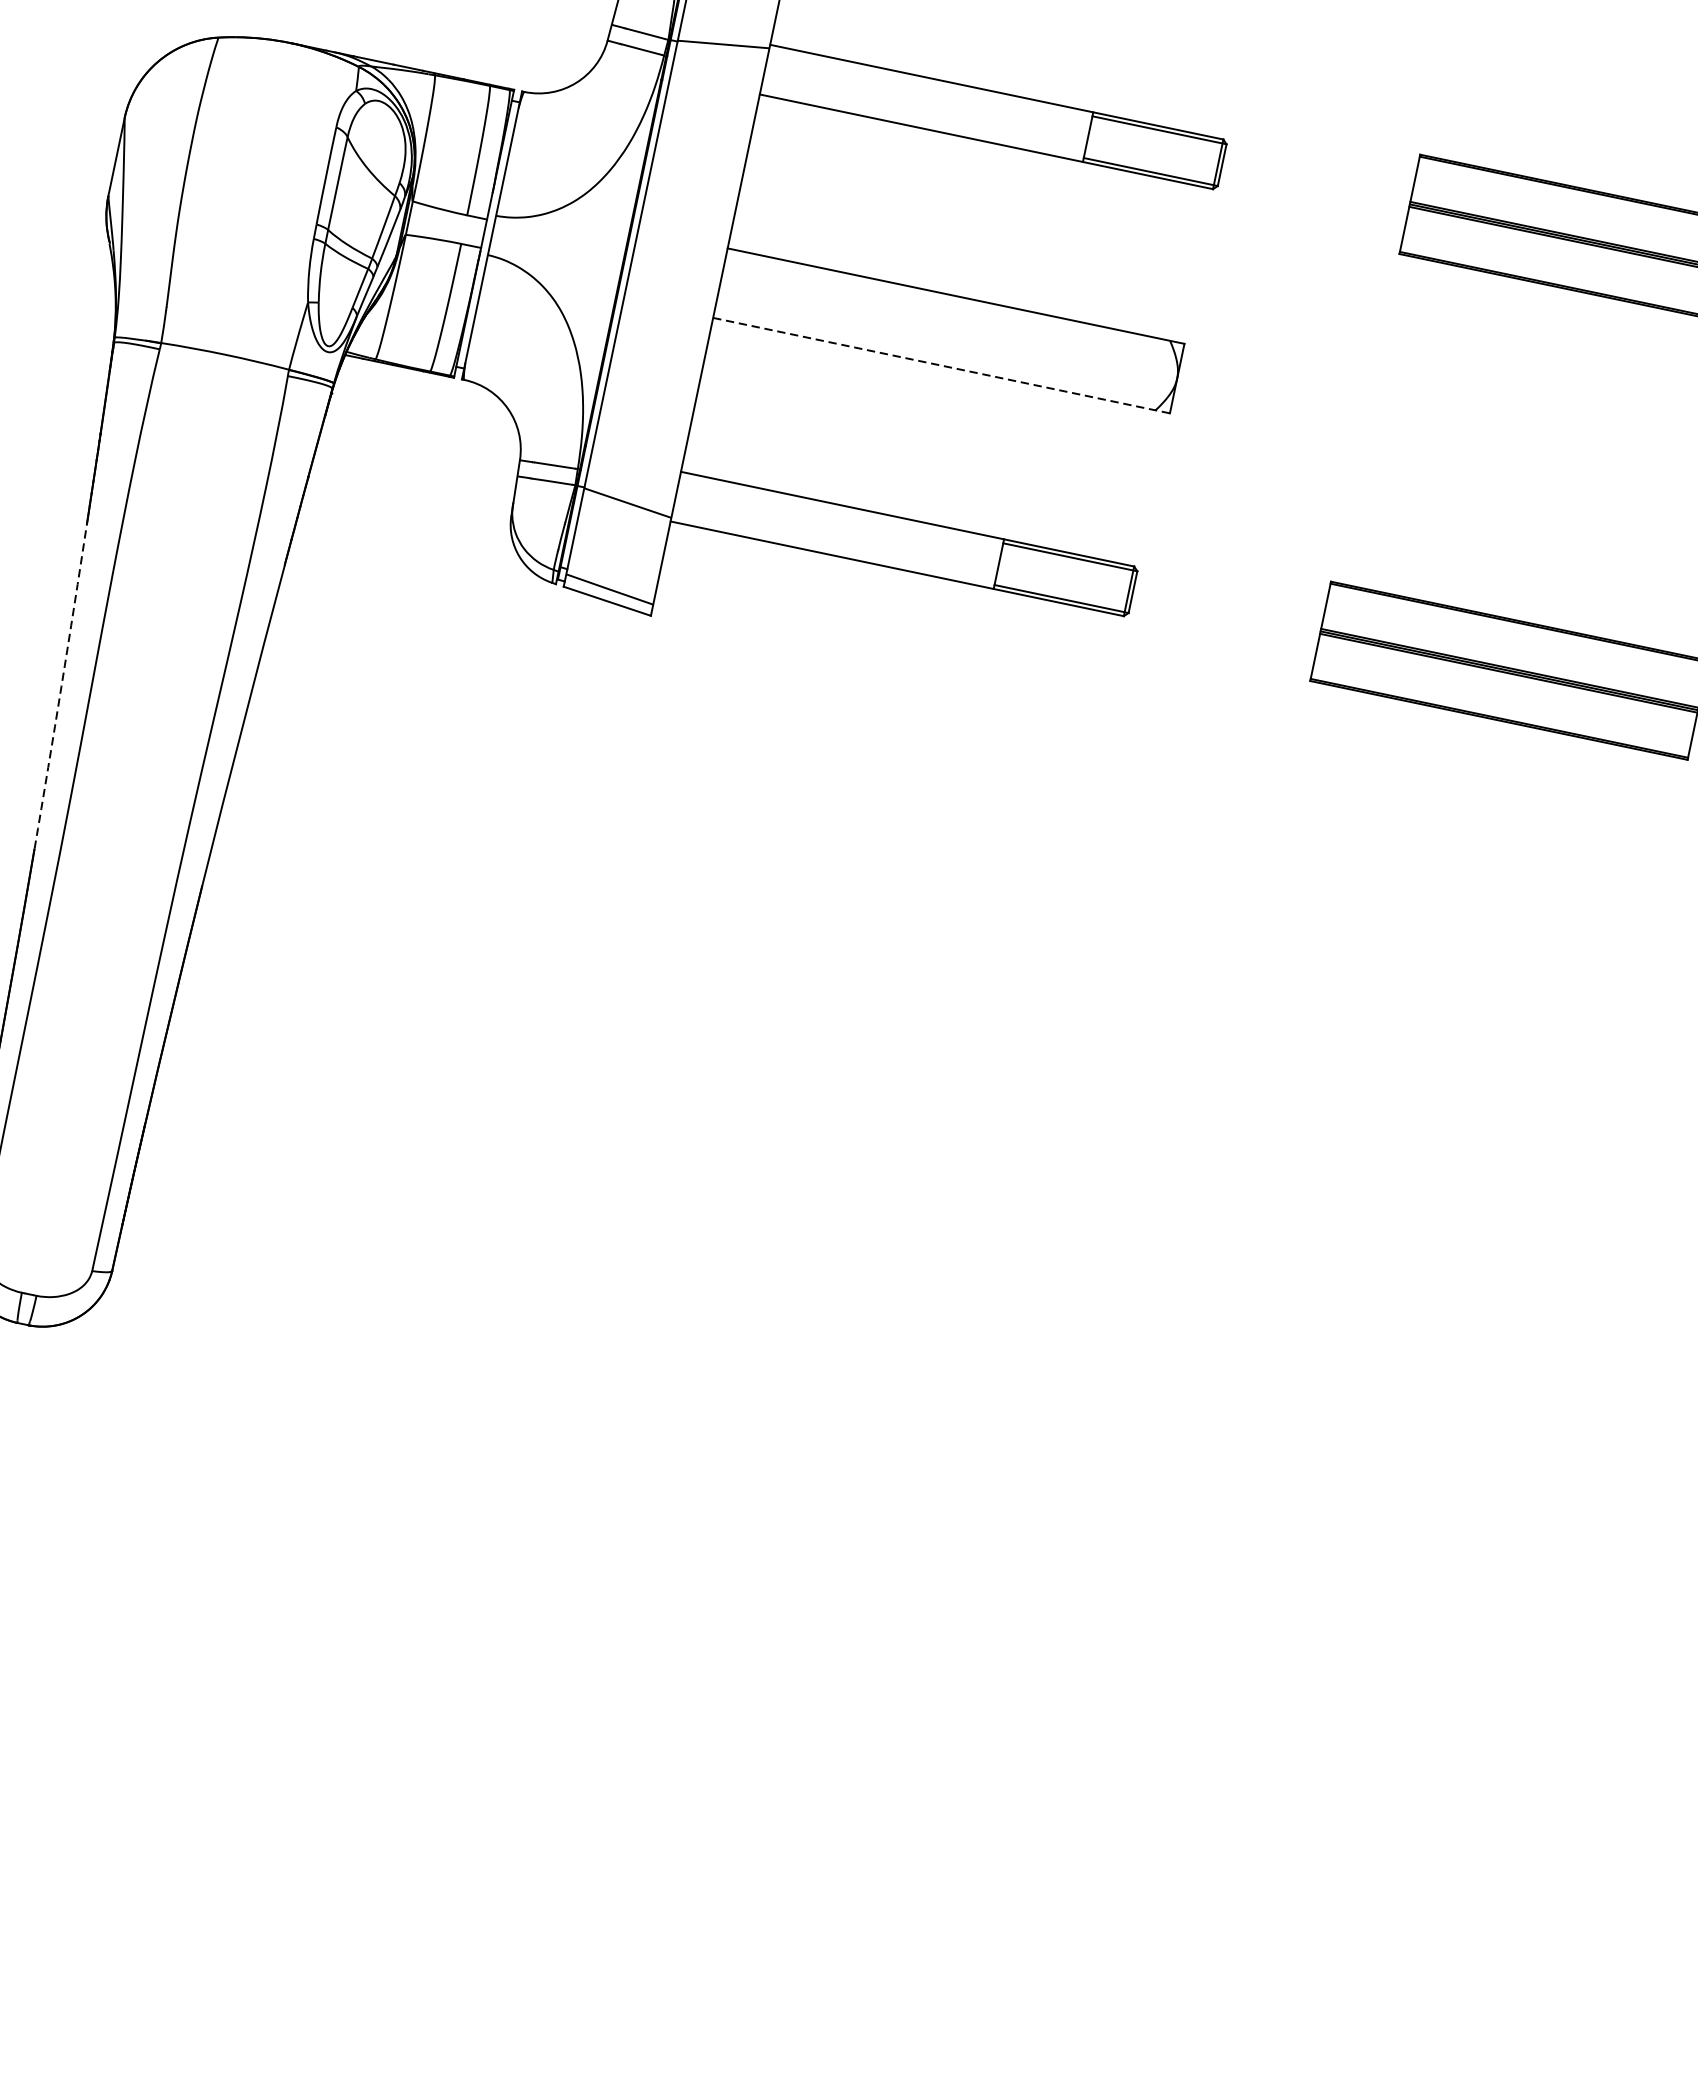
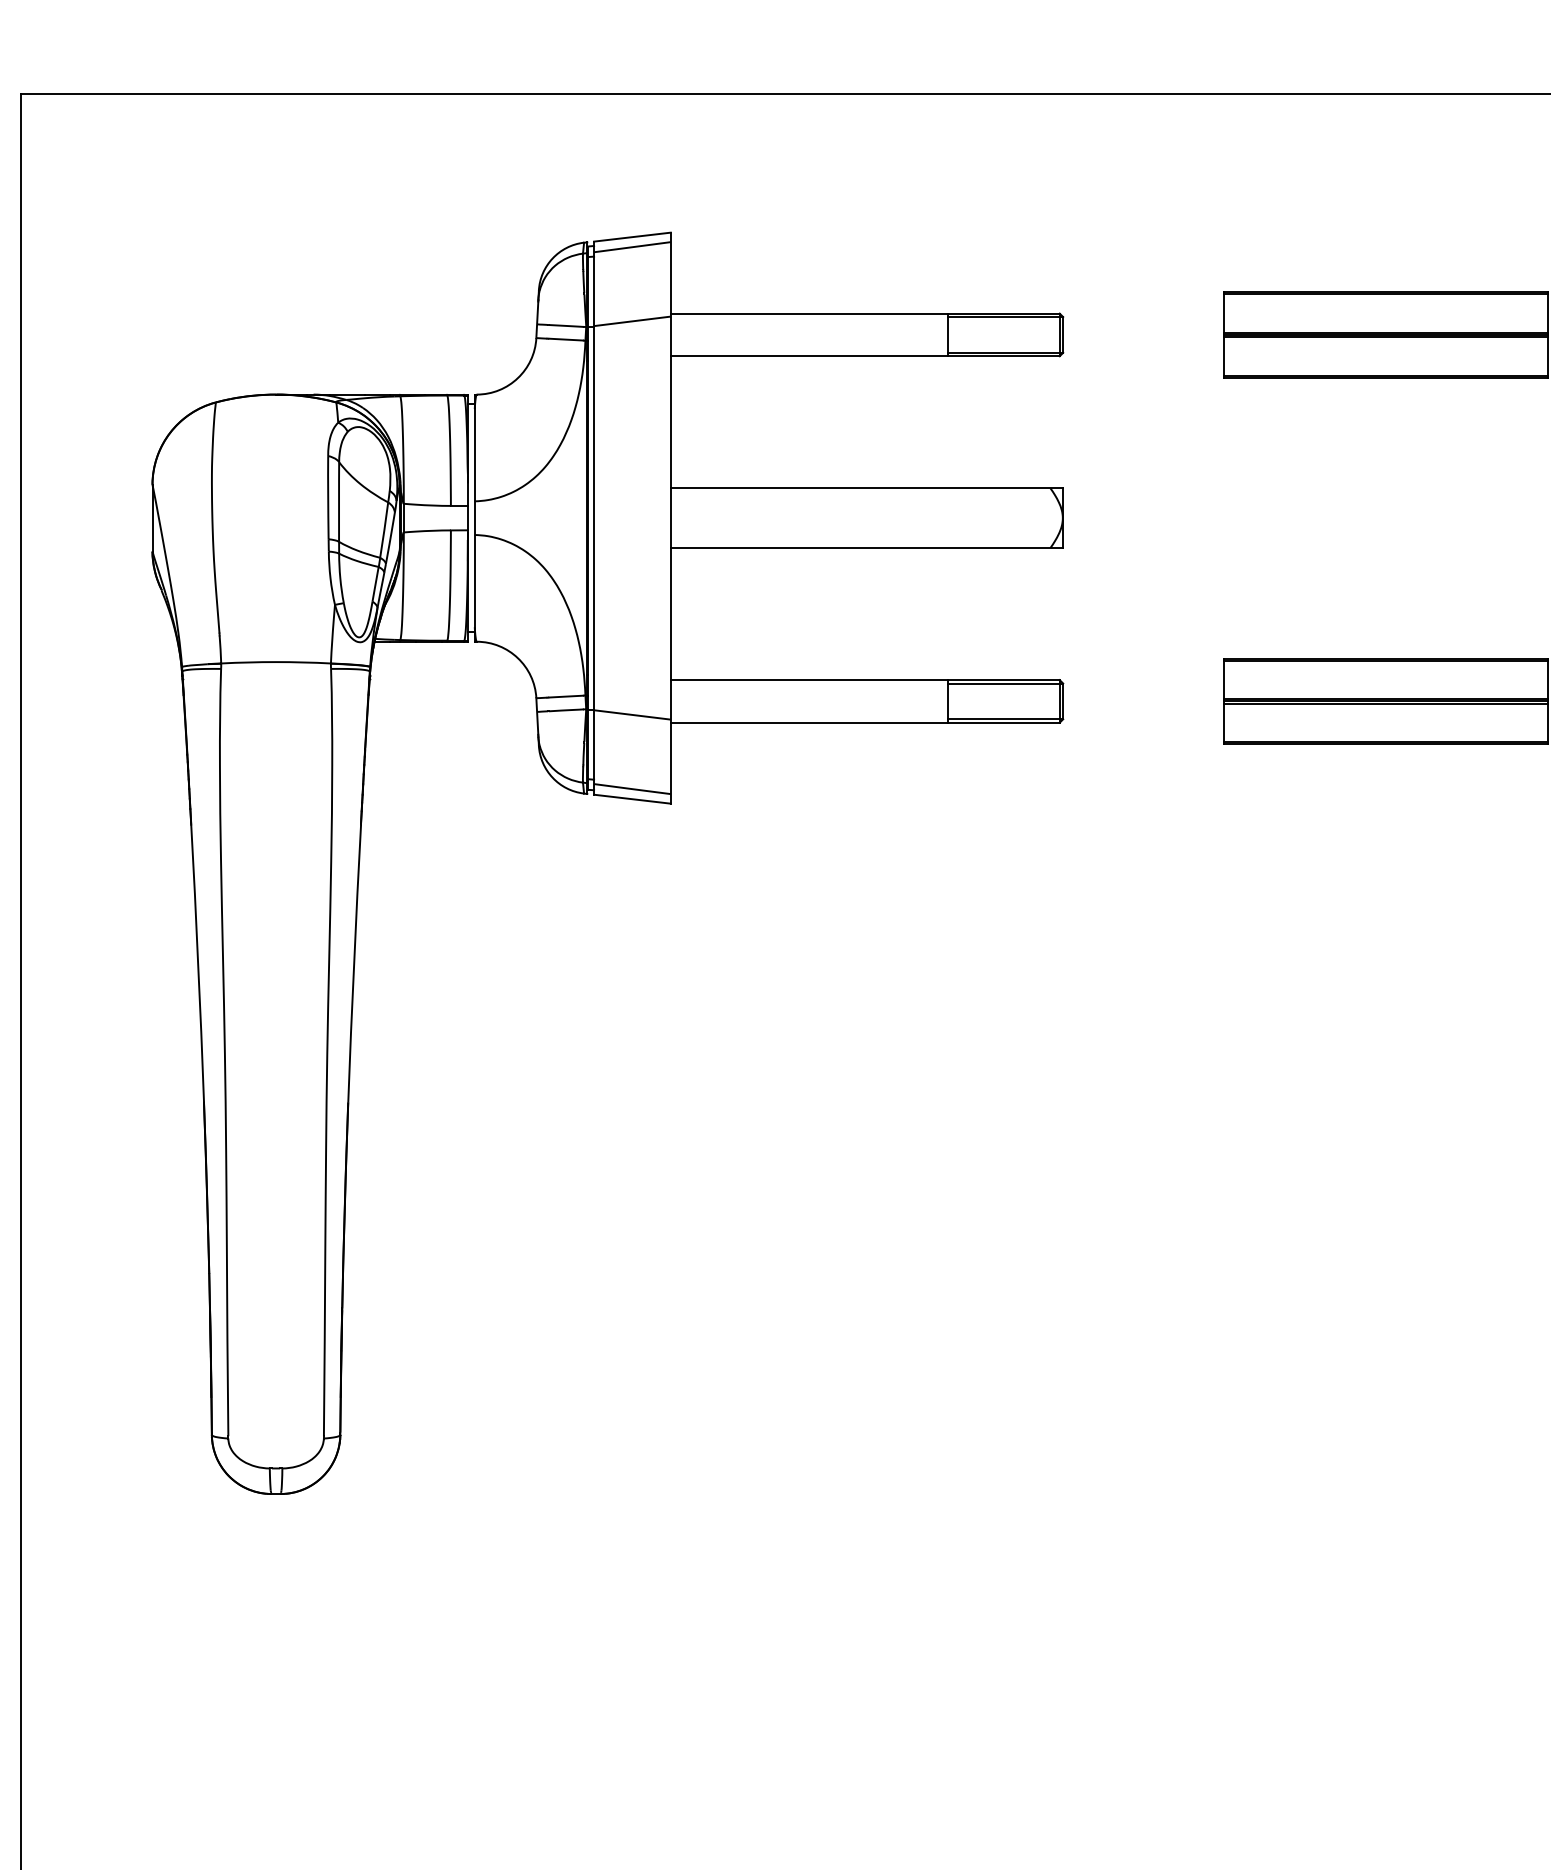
line: (942, 366) -> (867, 548), dashed -> solid
arc: (61, 685) -> (198, 962), dashed -> solid

